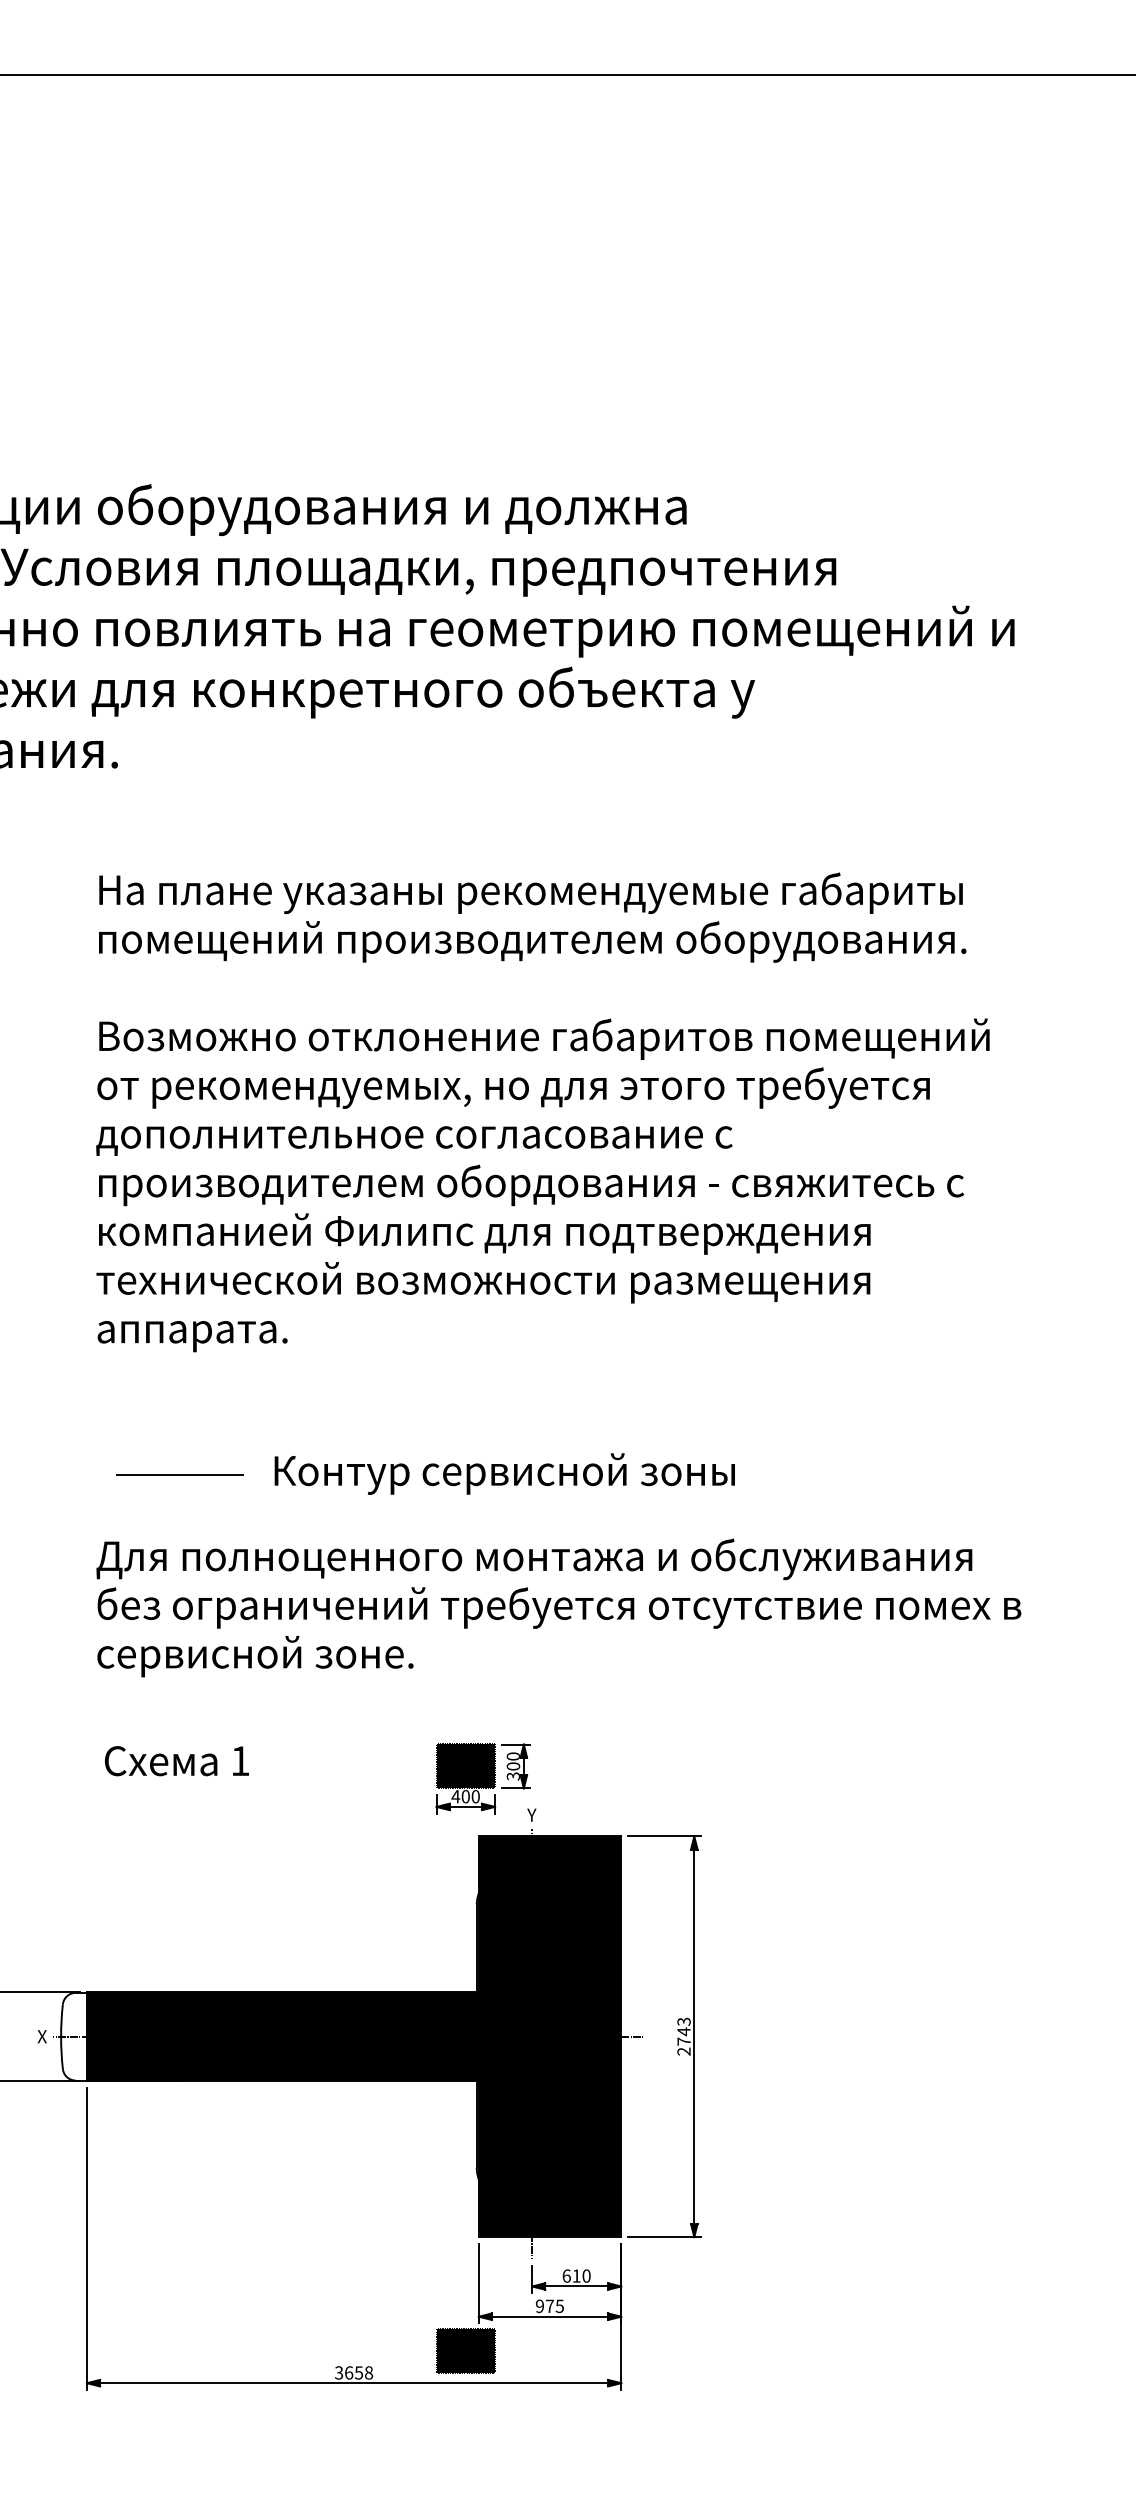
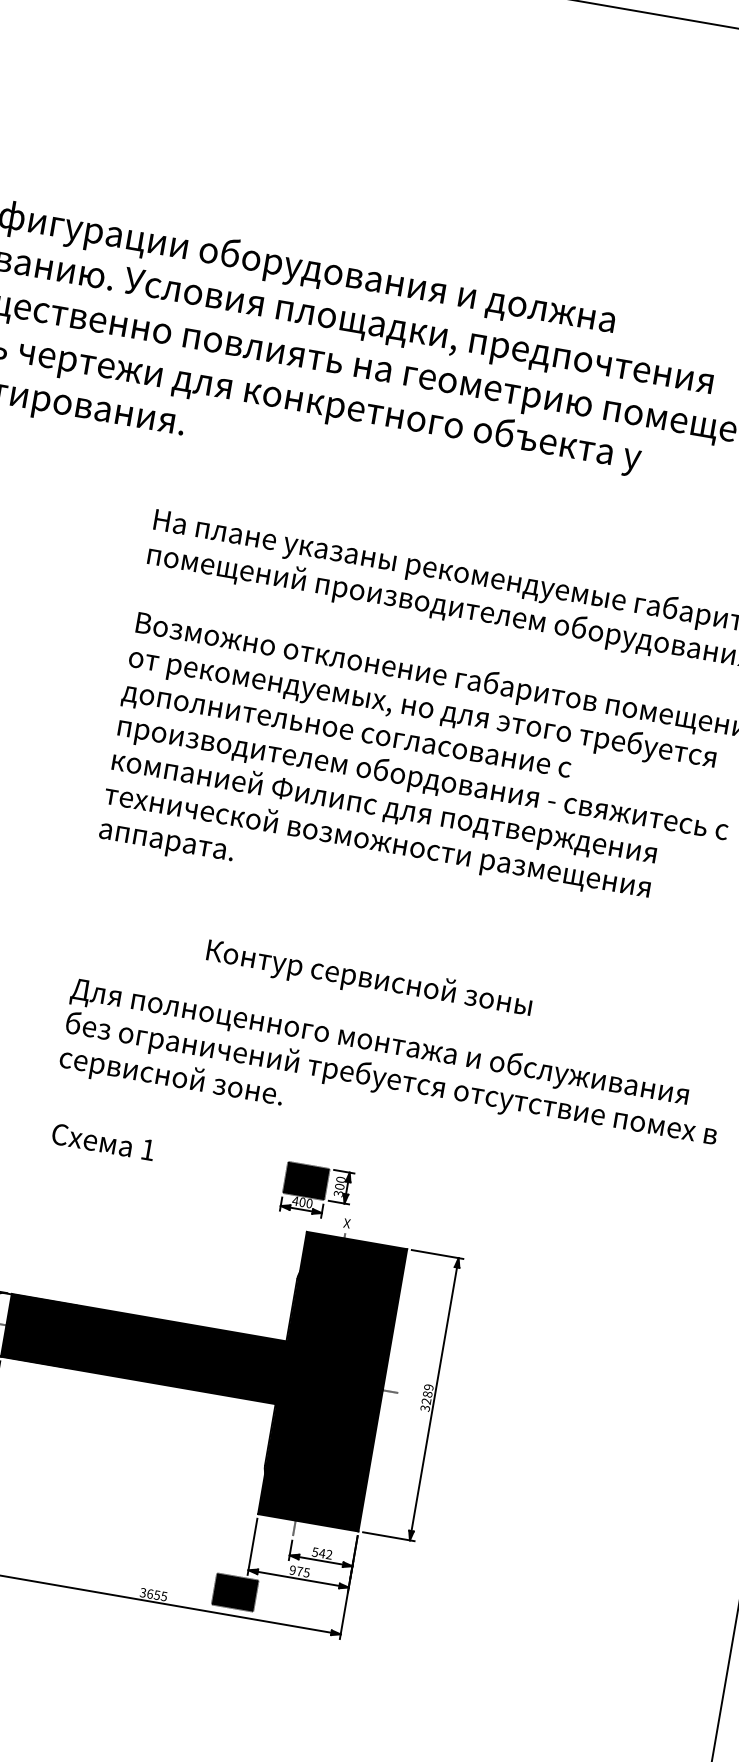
line: (179, 1474) -> (140, 940), removed
text: (531, 1814) -> (346, 1222), Y -> X
text: (683, 2036) -> (426, 1397), 2743 -> 3289
text: (576, 2275) -> (322, 1553), 610 -> 542
text: (368, 2372) -> (163, 1596), 3658 -> 3655

